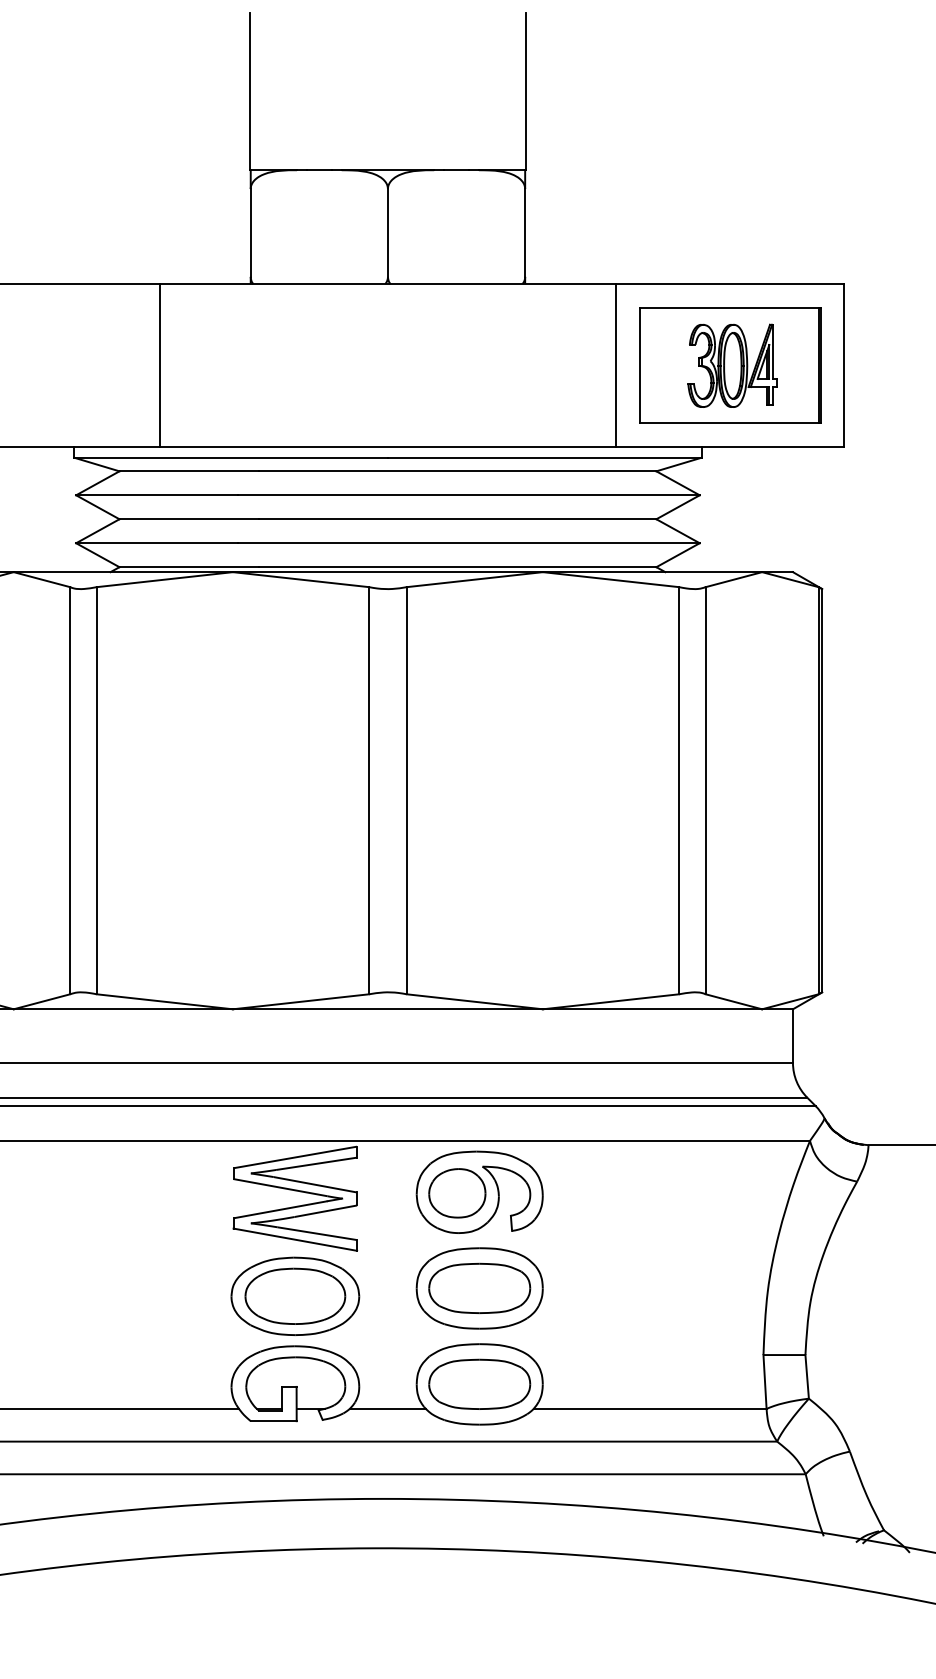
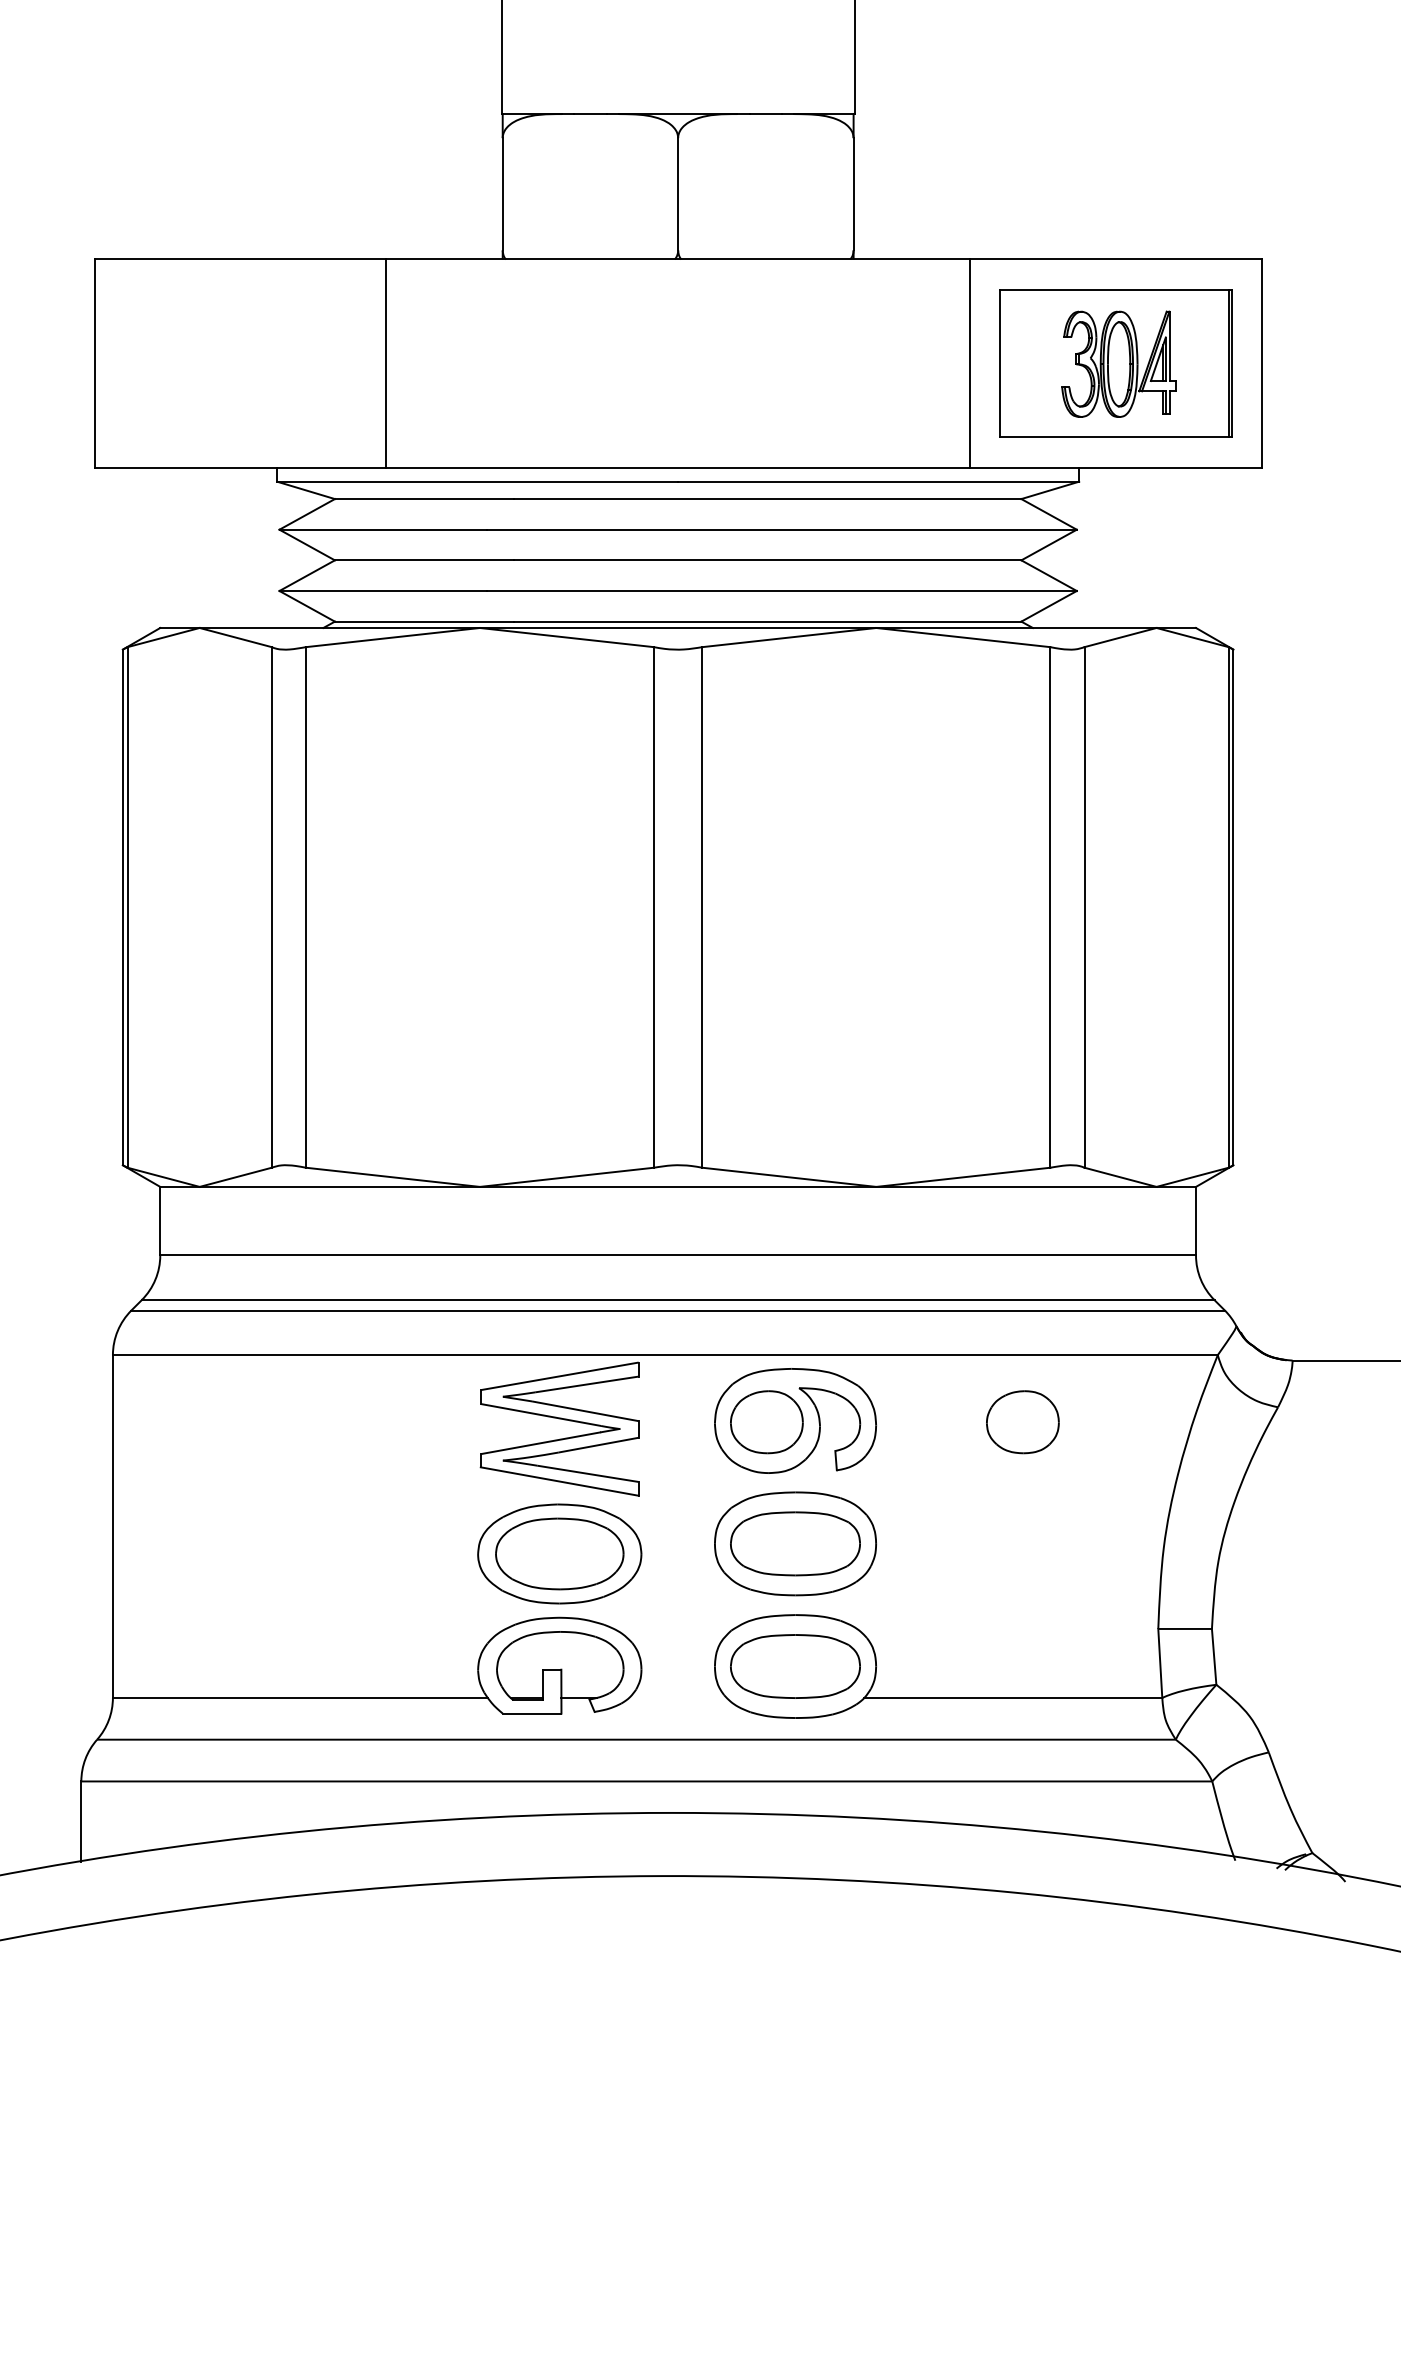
part: (657, 1193) -> (1022, 1422), added
line: (387, 1408) -> (677, 1697), removed

